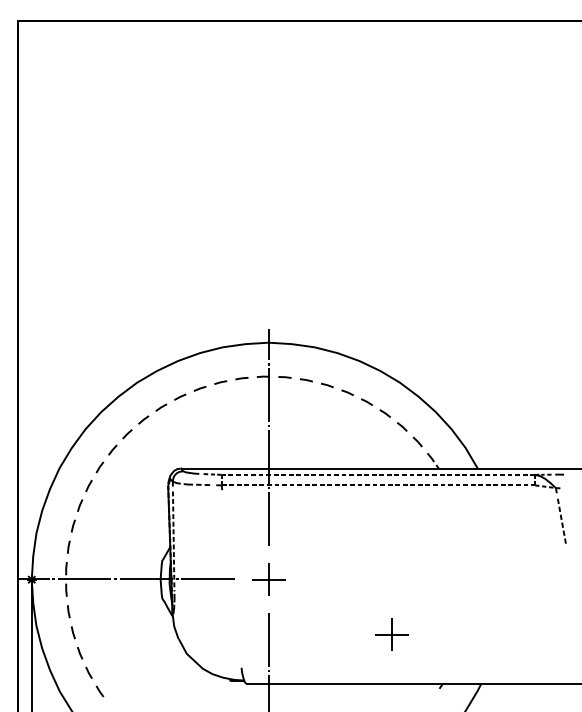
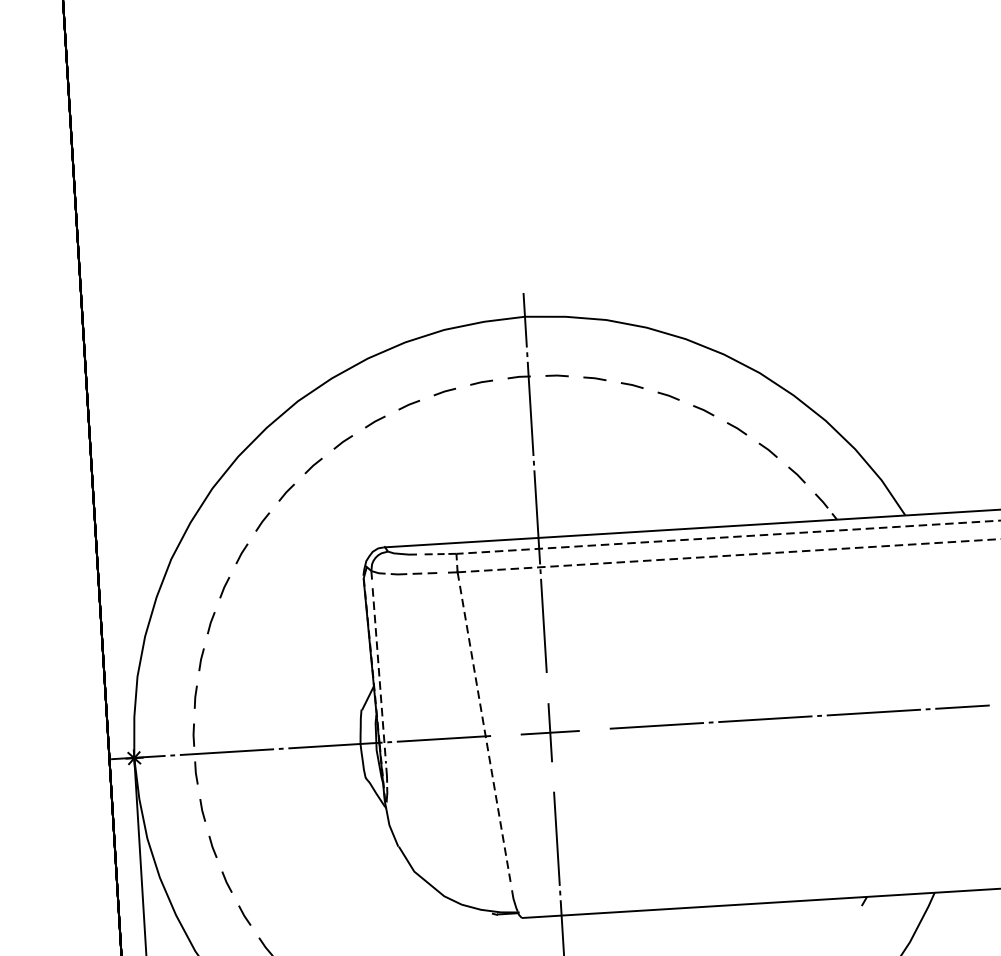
line: (231, 577) -> (484, 732), added
line: (410, 579) -> (799, 717), added
part: (391, 634) -> (771, 815), removed

